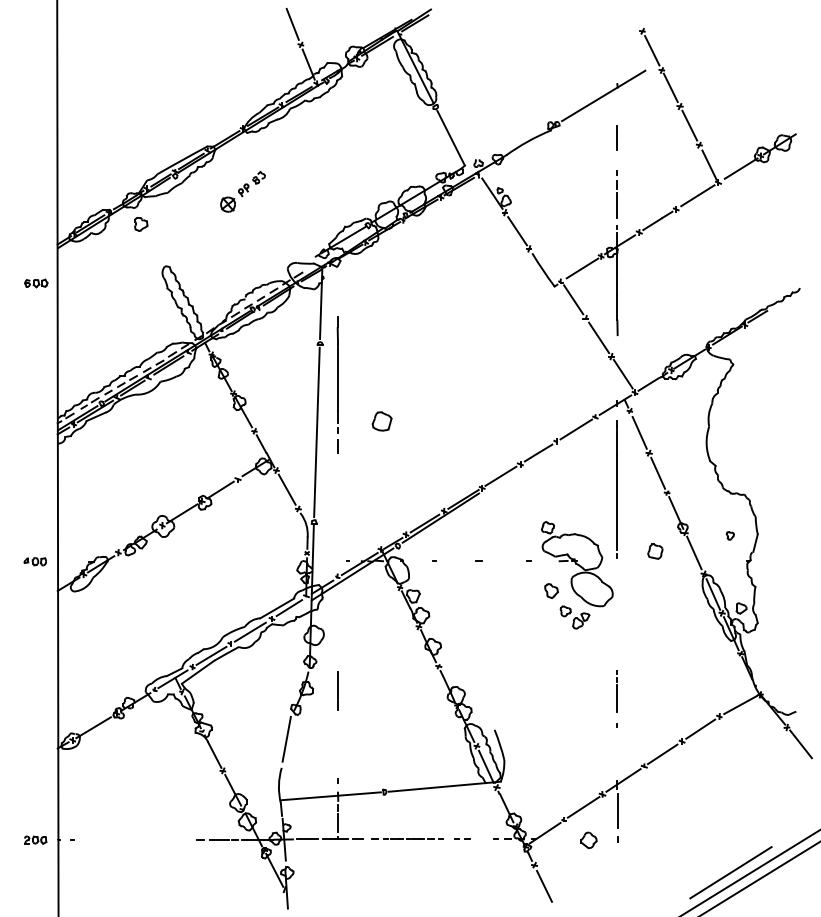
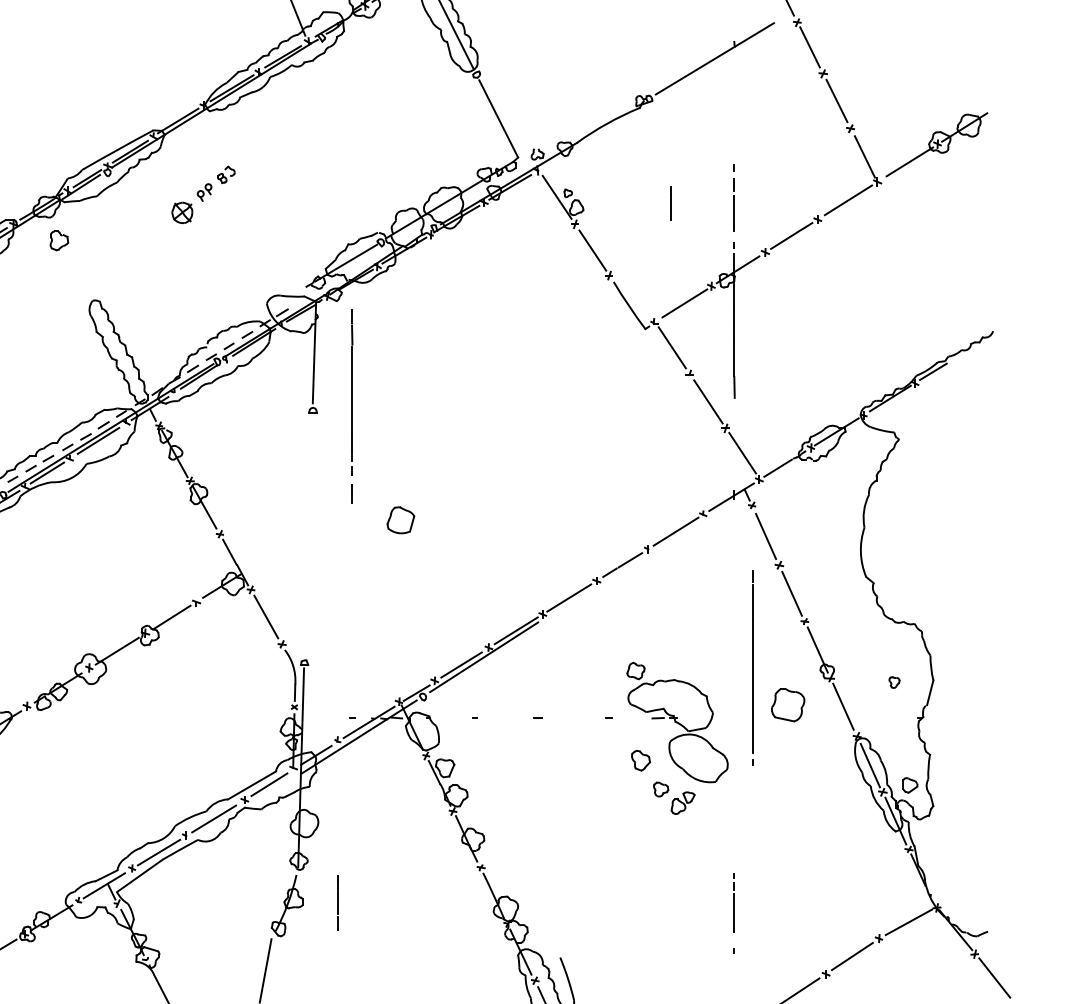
line: (616, 137) -> (669, 202), moved
line: (337, 384) -> (351, 405), moved
line: (316, 432) -> (307, 535), removed
line: (616, 489) -> (751, 667), moved
part: (655, 551) -> (788, 704), size x1.6

